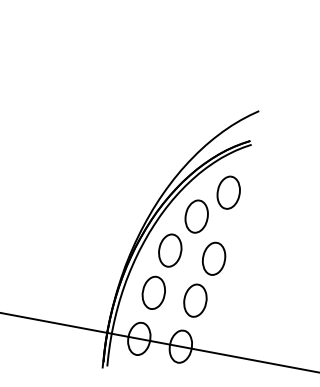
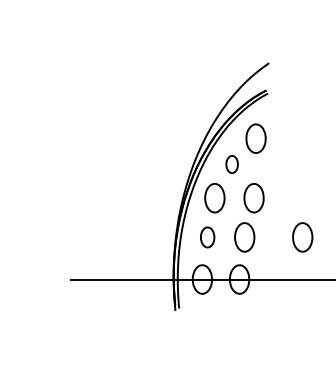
part: (195, 216) -> (231, 164), size x0.6
part: (153, 293) -> (207, 237), size x0.7
part: (259, 312) -> (302, 237), added

